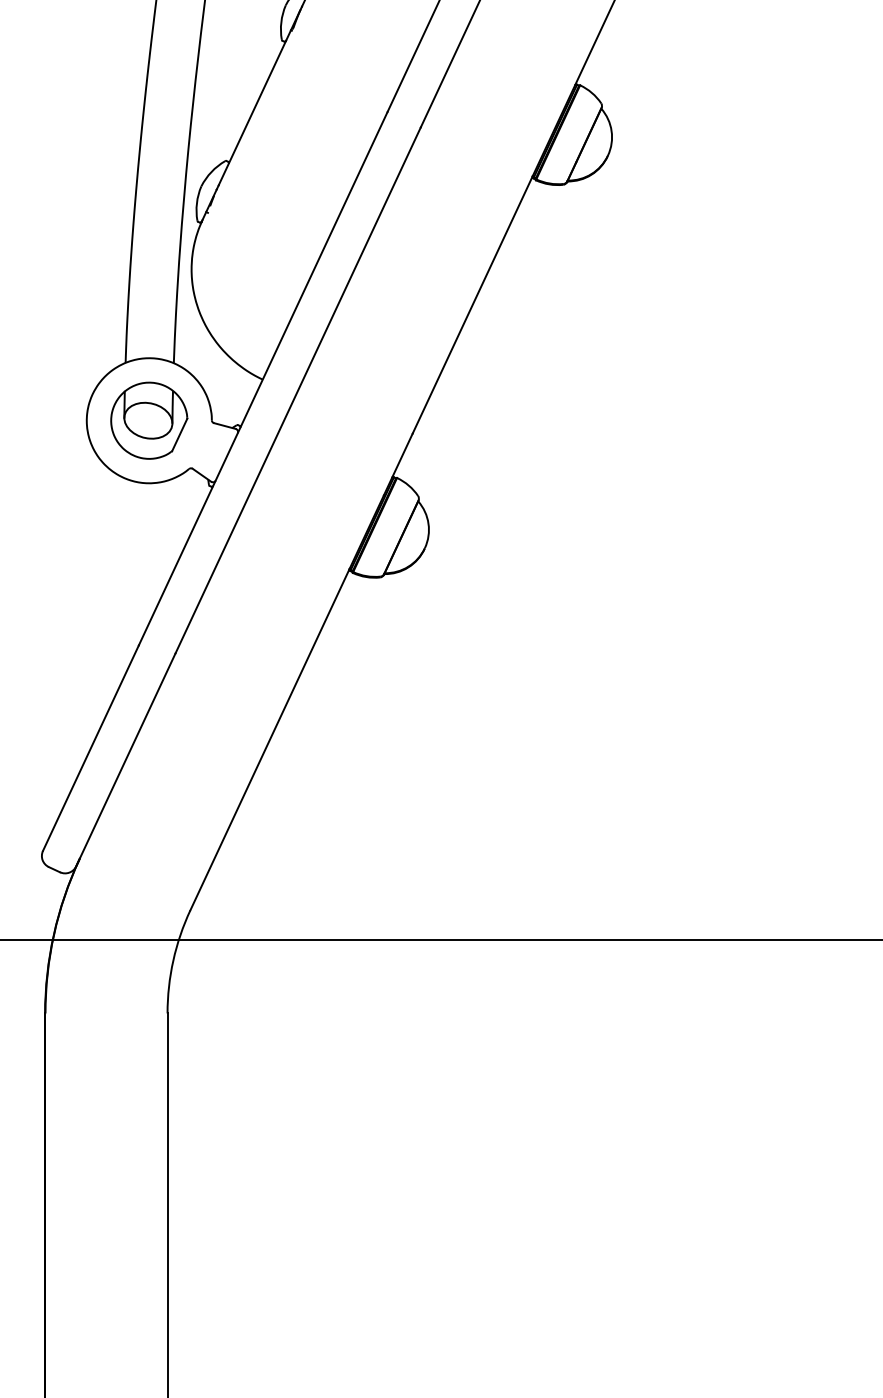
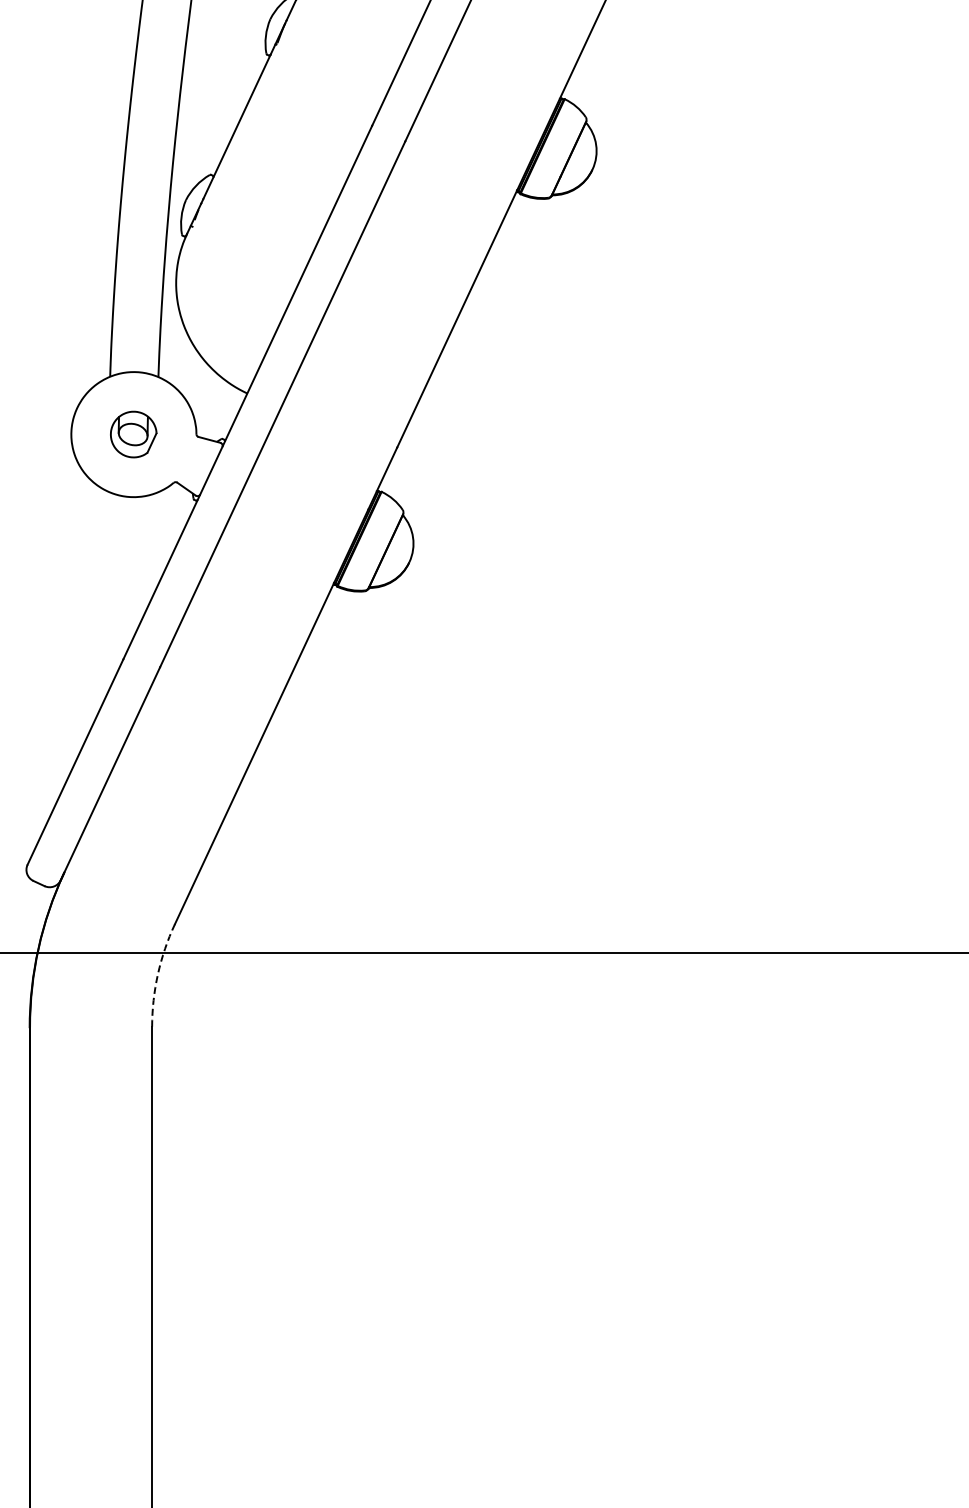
part: (148, 420) -> (133, 434), size x0.6
arc: (172, 960) -> (157, 974), solid -> dashed

